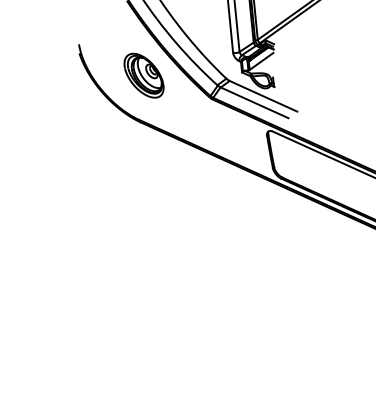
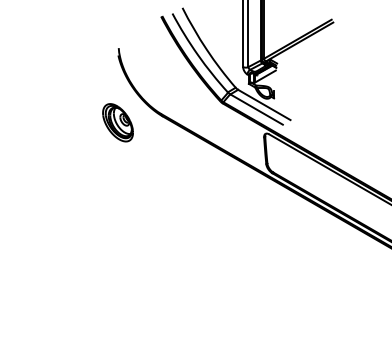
part: (143, 75) -> (117, 122), moved

